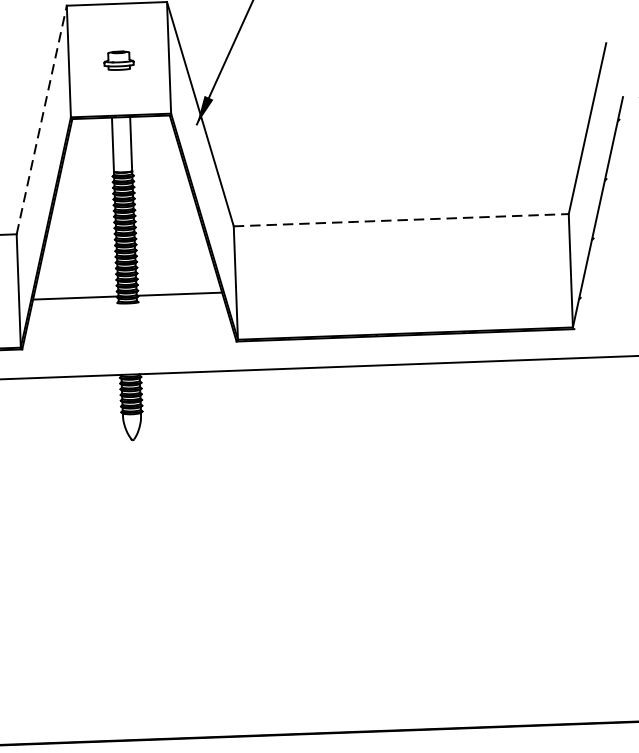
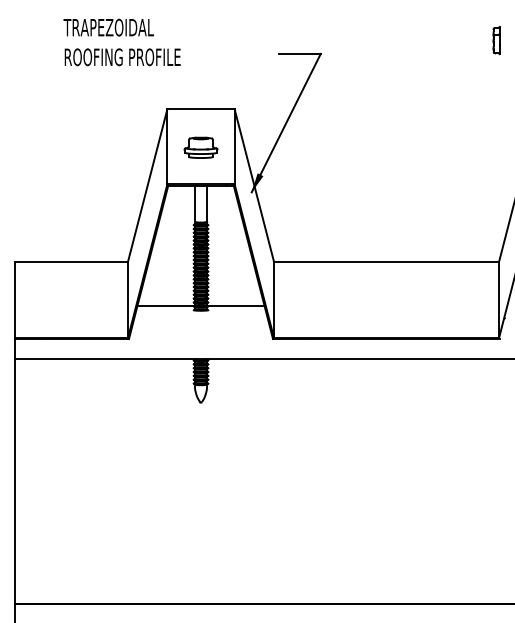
part: (118, 60) -> (200, 147), size x1.67
line: (41, 119) -> (147, 185), dashed -> solid
line: (401, 220) -> (386, 261), dashed -> solid

